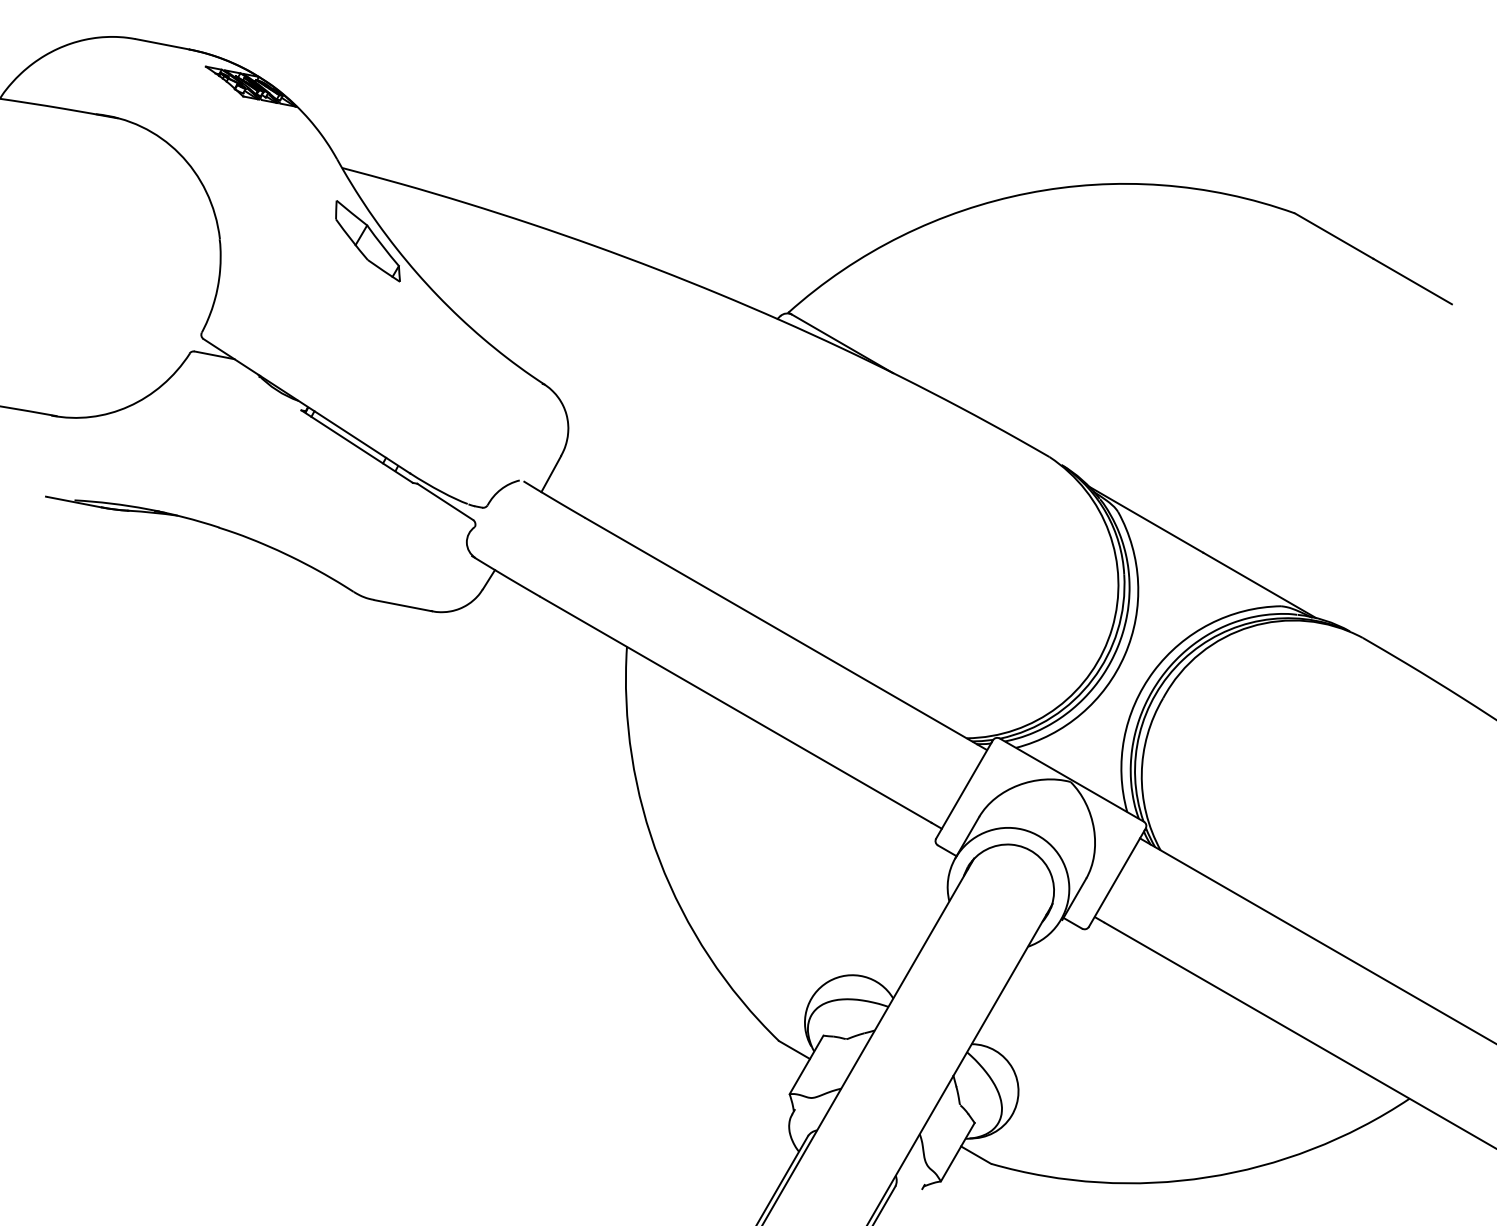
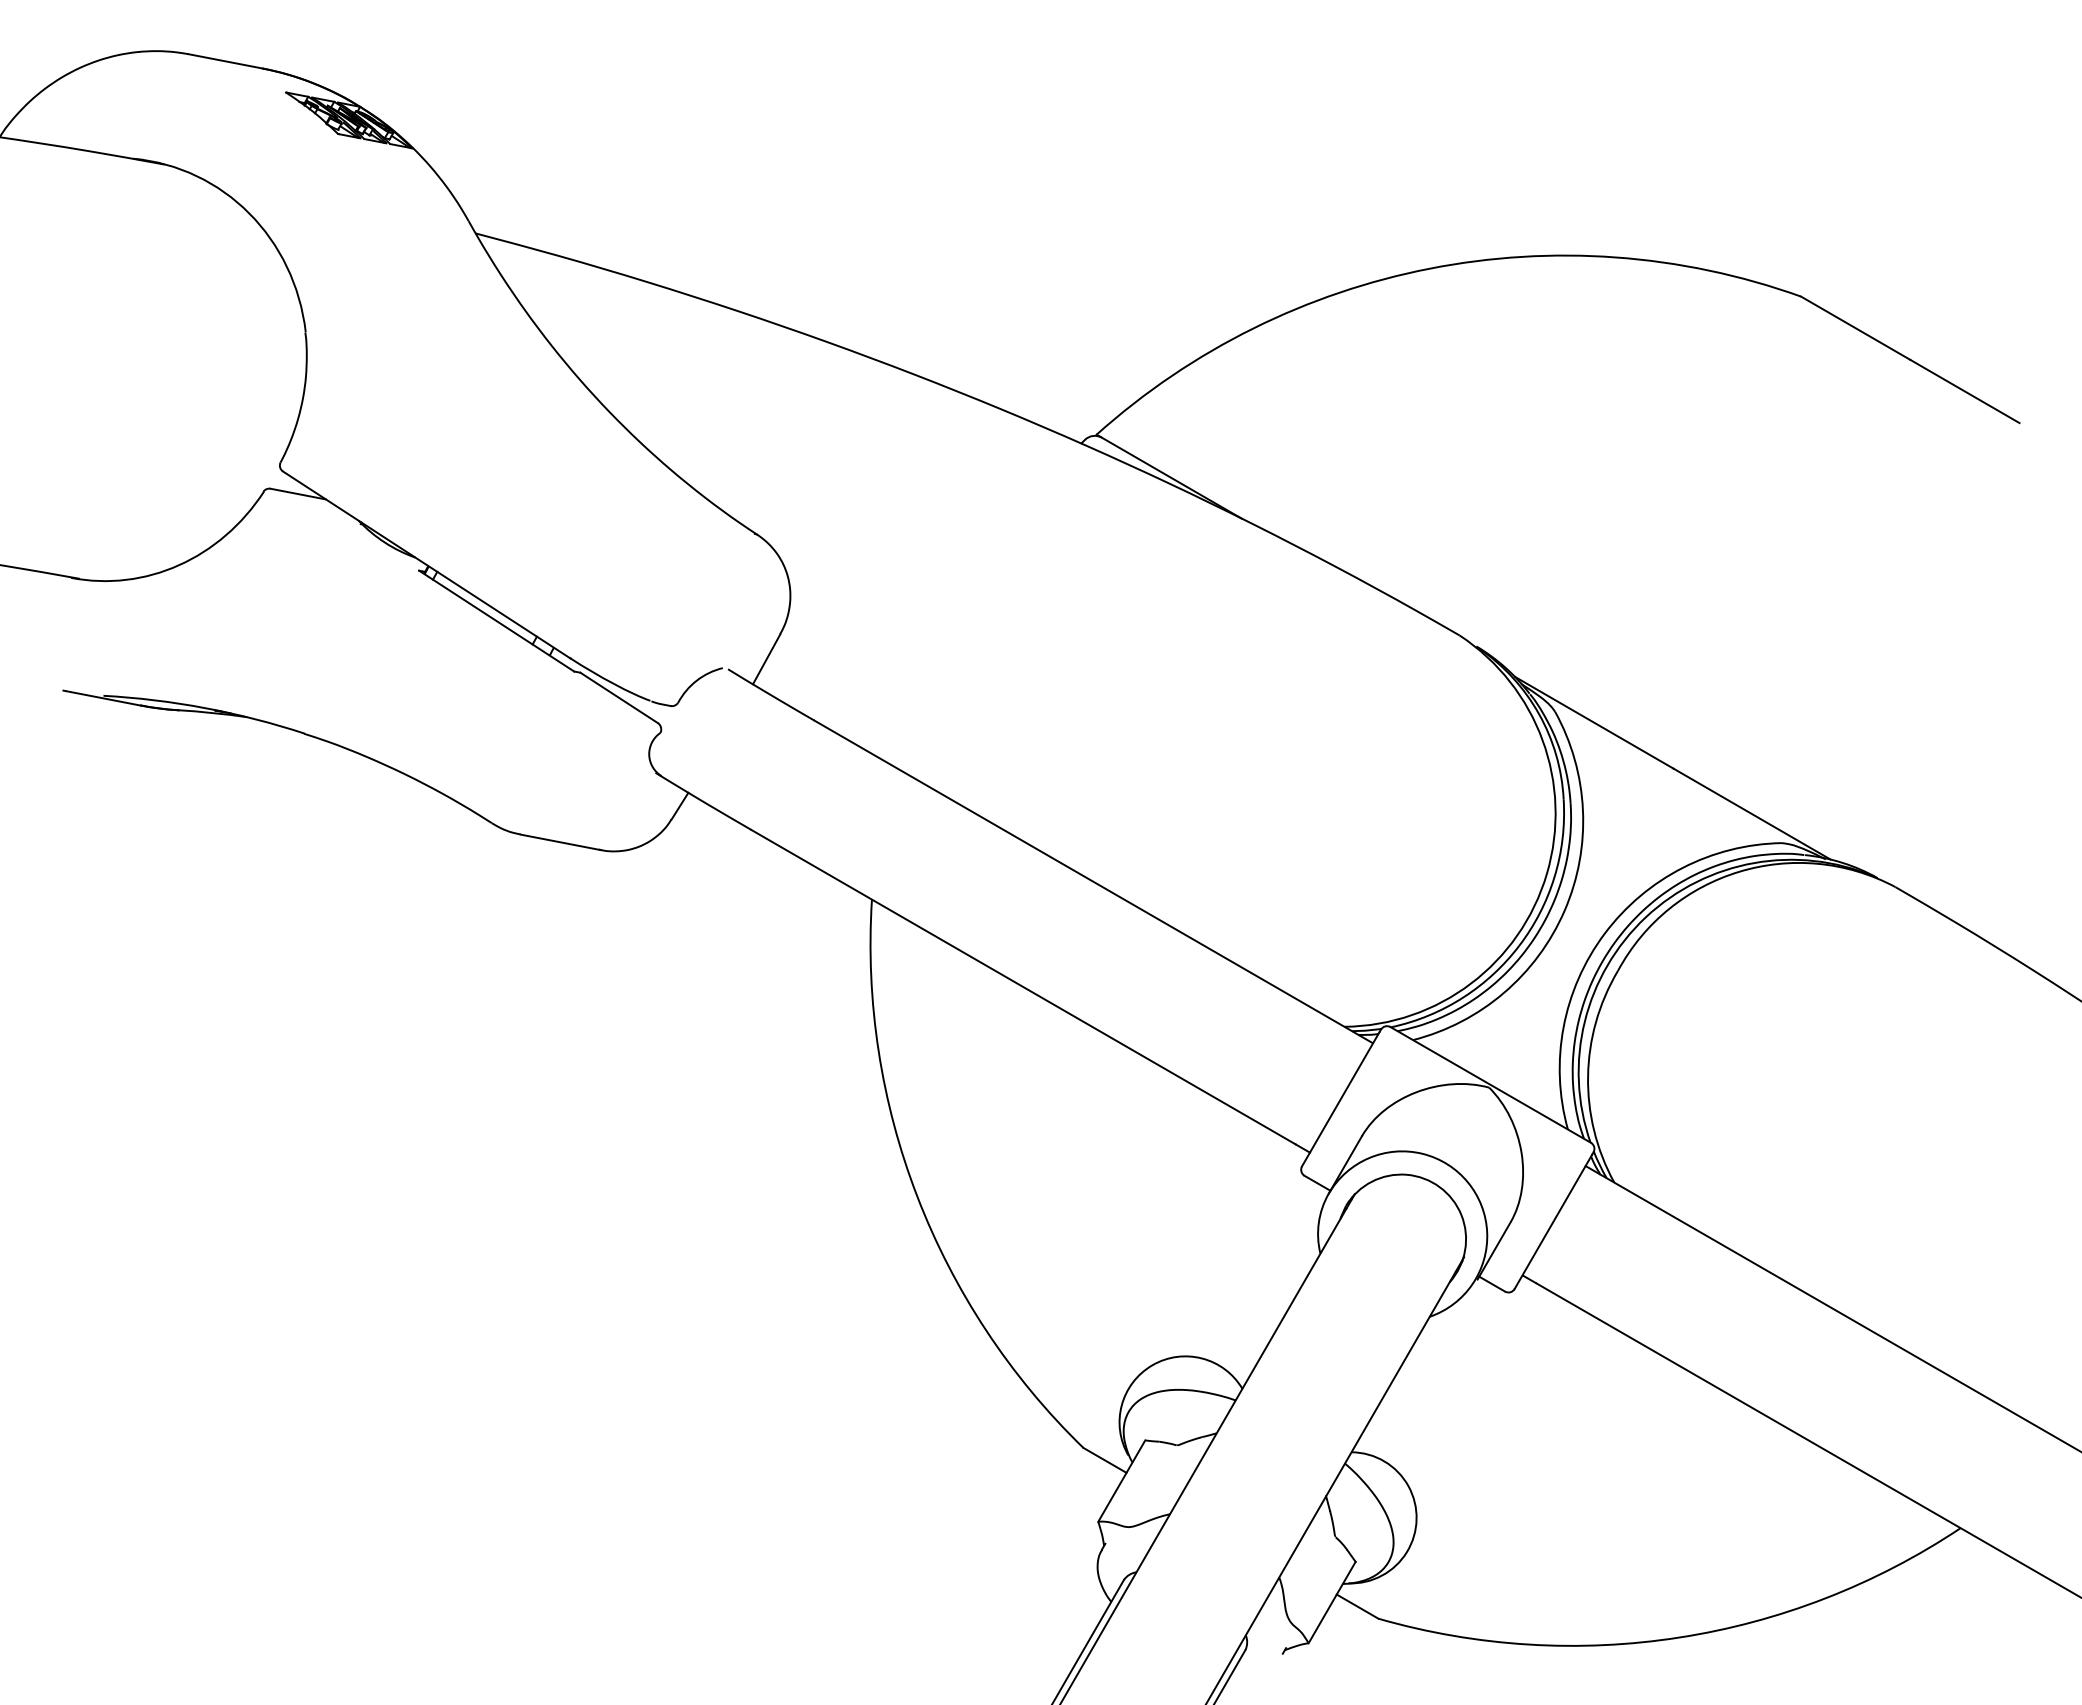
part: (367, 241) -> (511, 335), removed

